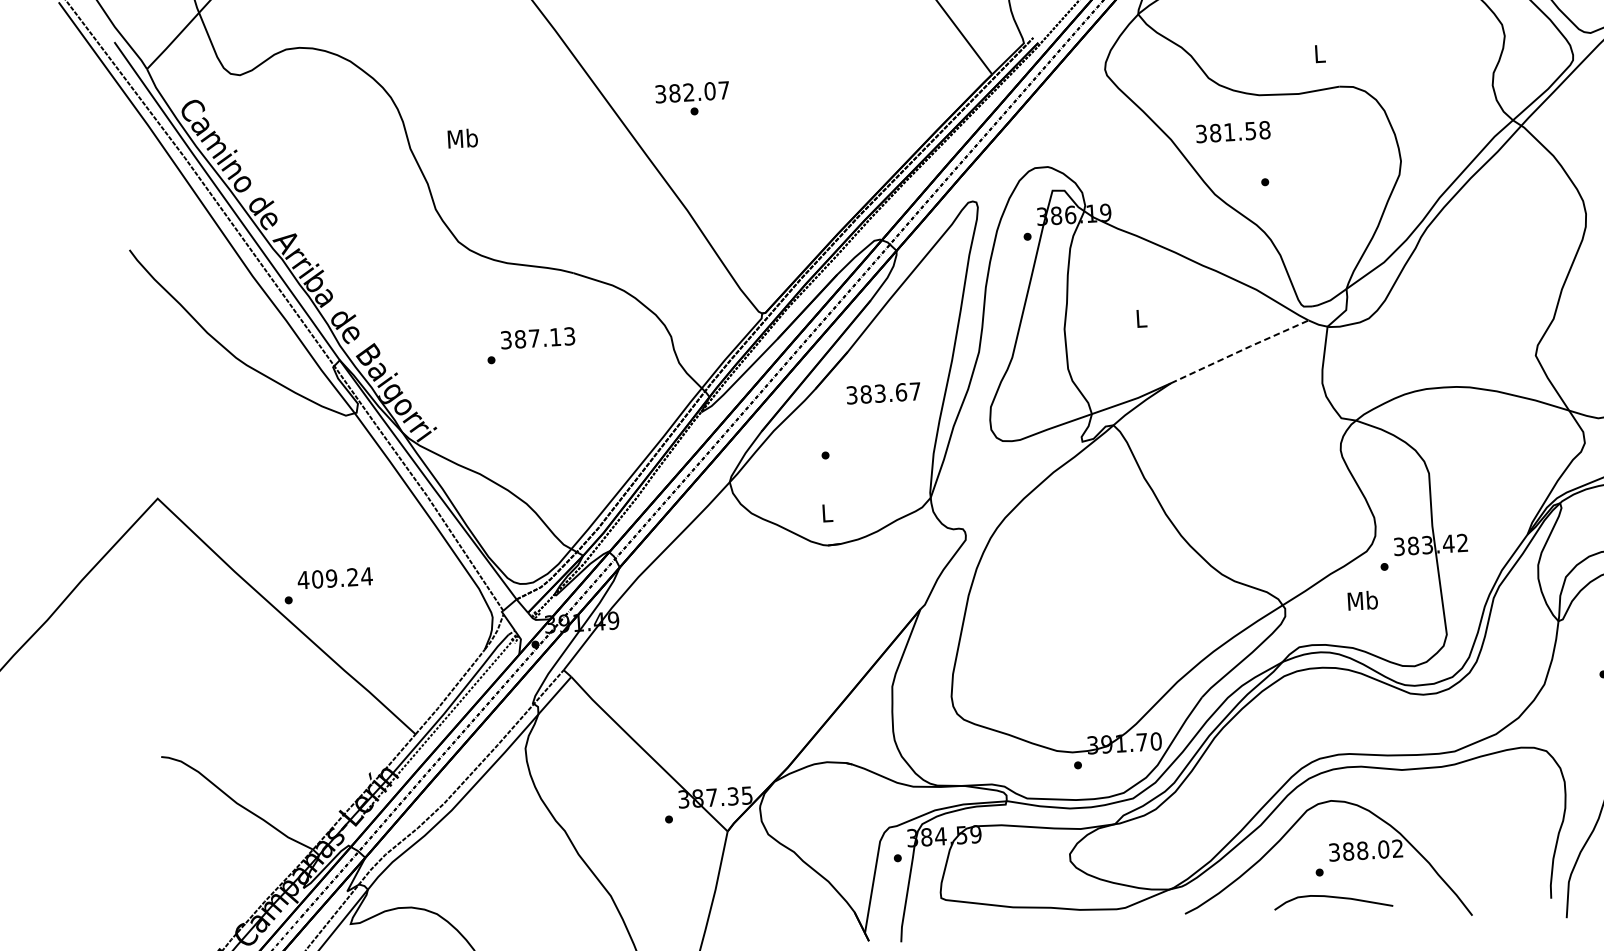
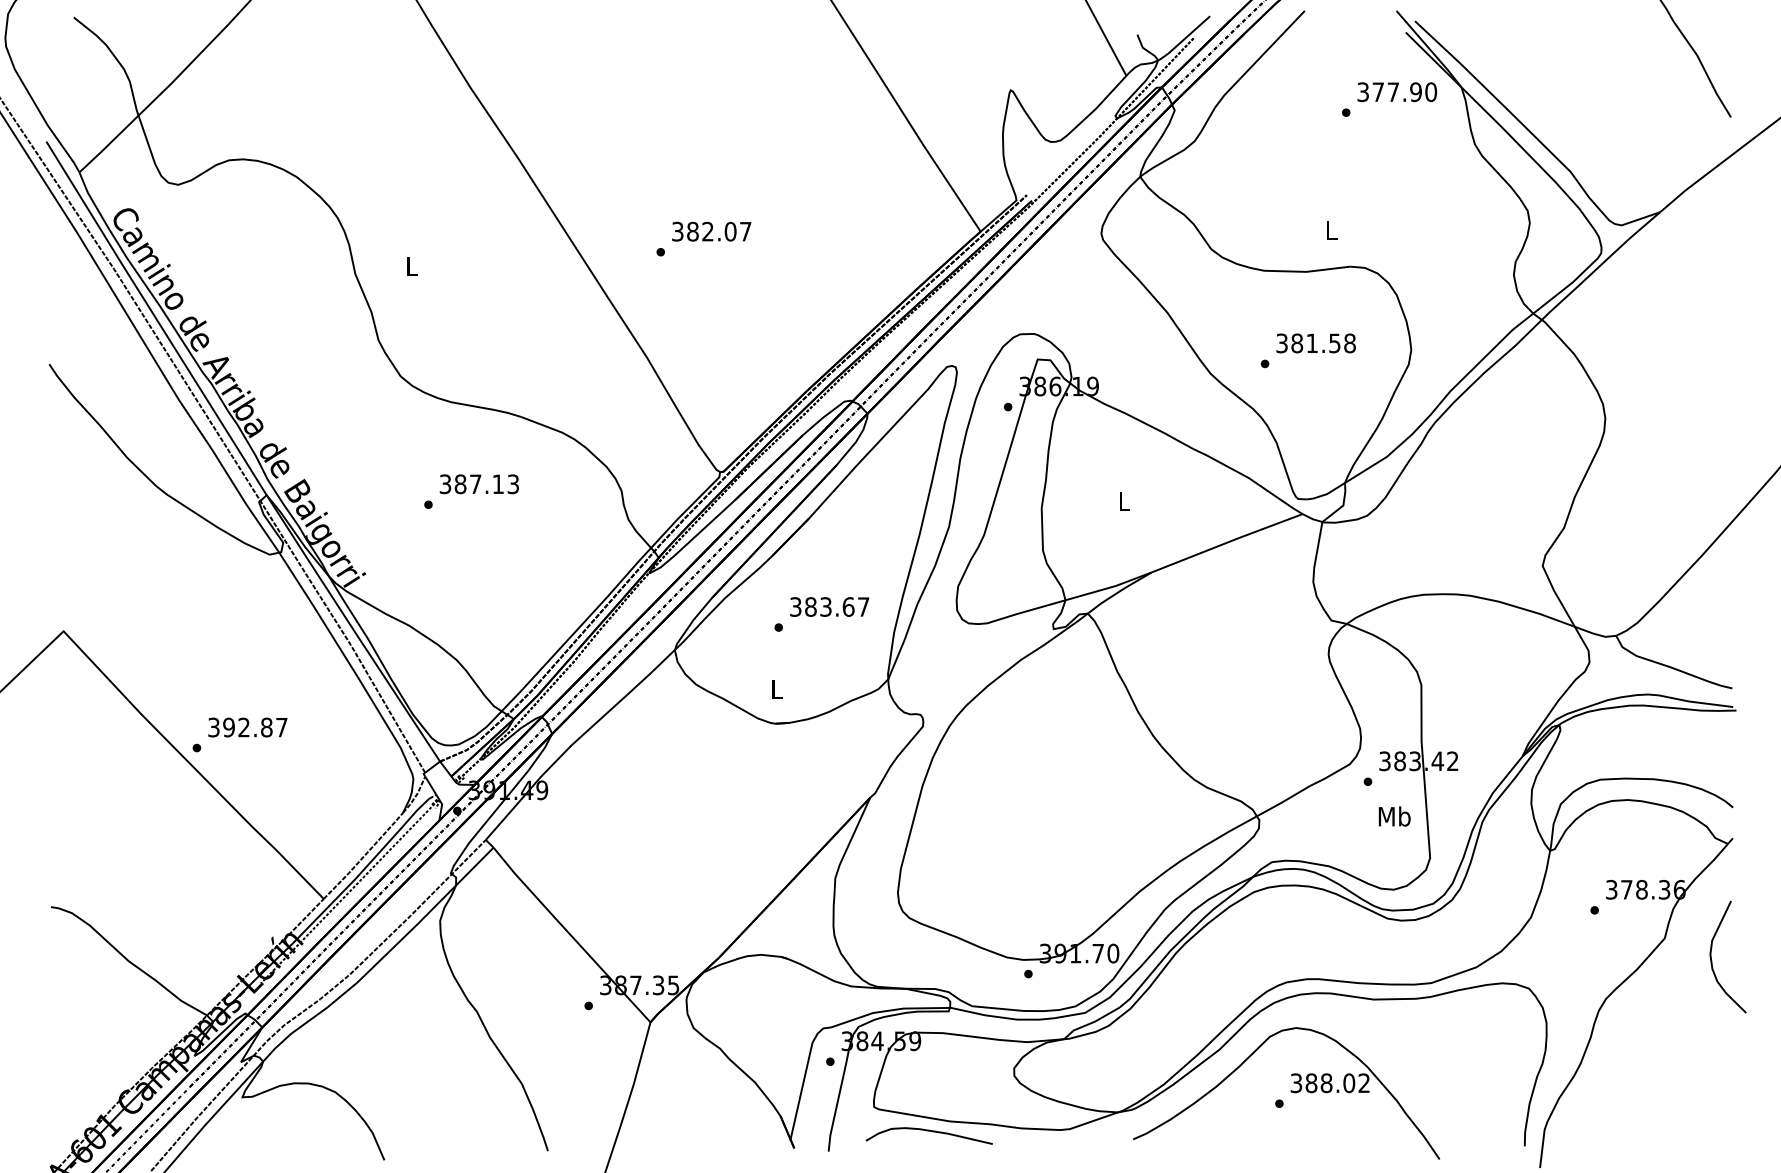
text: (692, 92) -> (711, 231), moved
text: (1232, 132) -> (1315, 343), moved
text: (462, 138) -> (411, 266), Mb -> L
line: (1240, 351) -> (1227, 542), dashed -> solid
text: (883, 392) -> (829, 606), moved
text: (334, 578) -> (247, 727), 409.24 -> 392.87
text: (1362, 600) -> (1394, 816), moved
curve: (1332, 897) -> (928, 1131), moved

